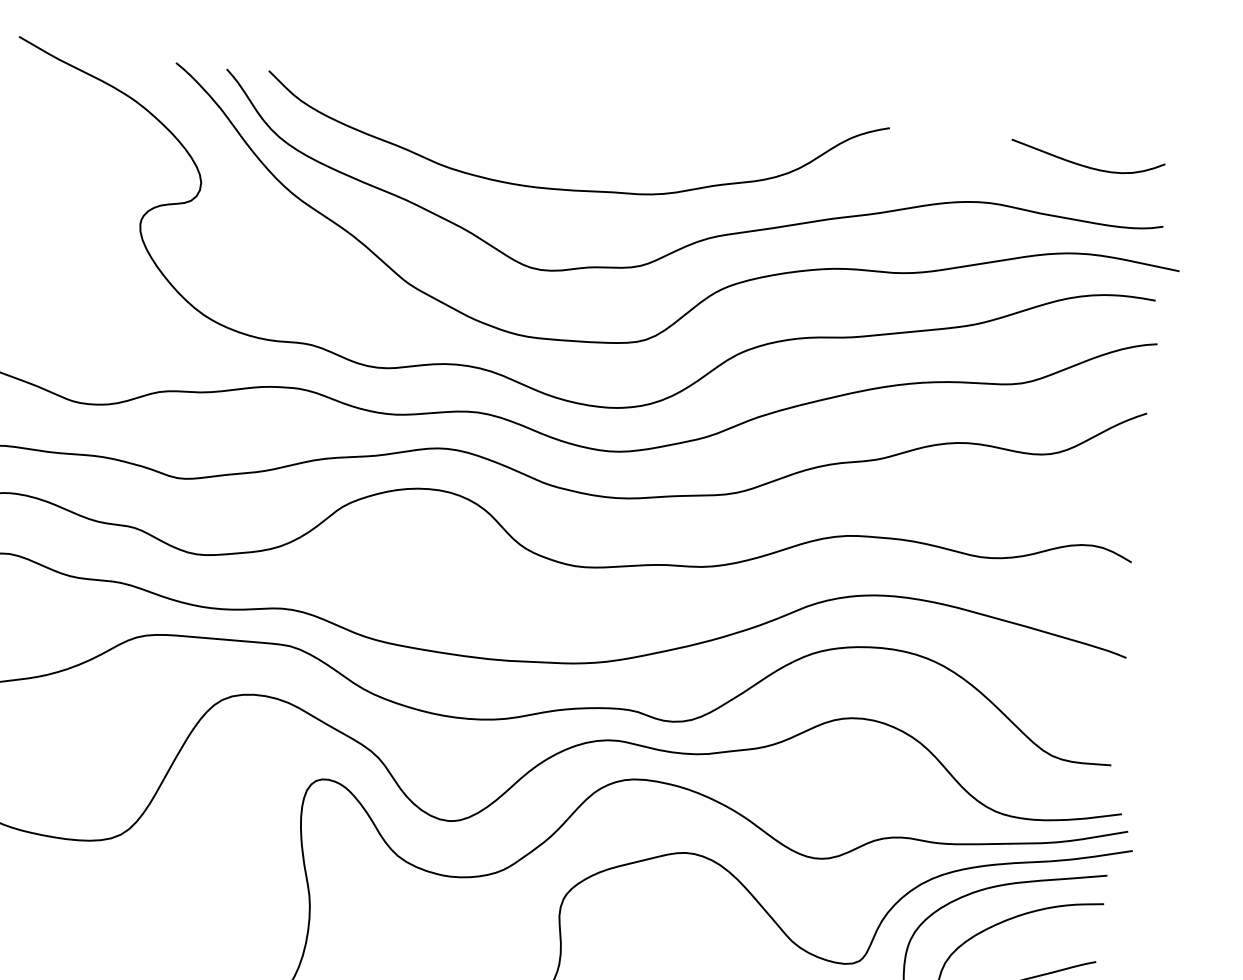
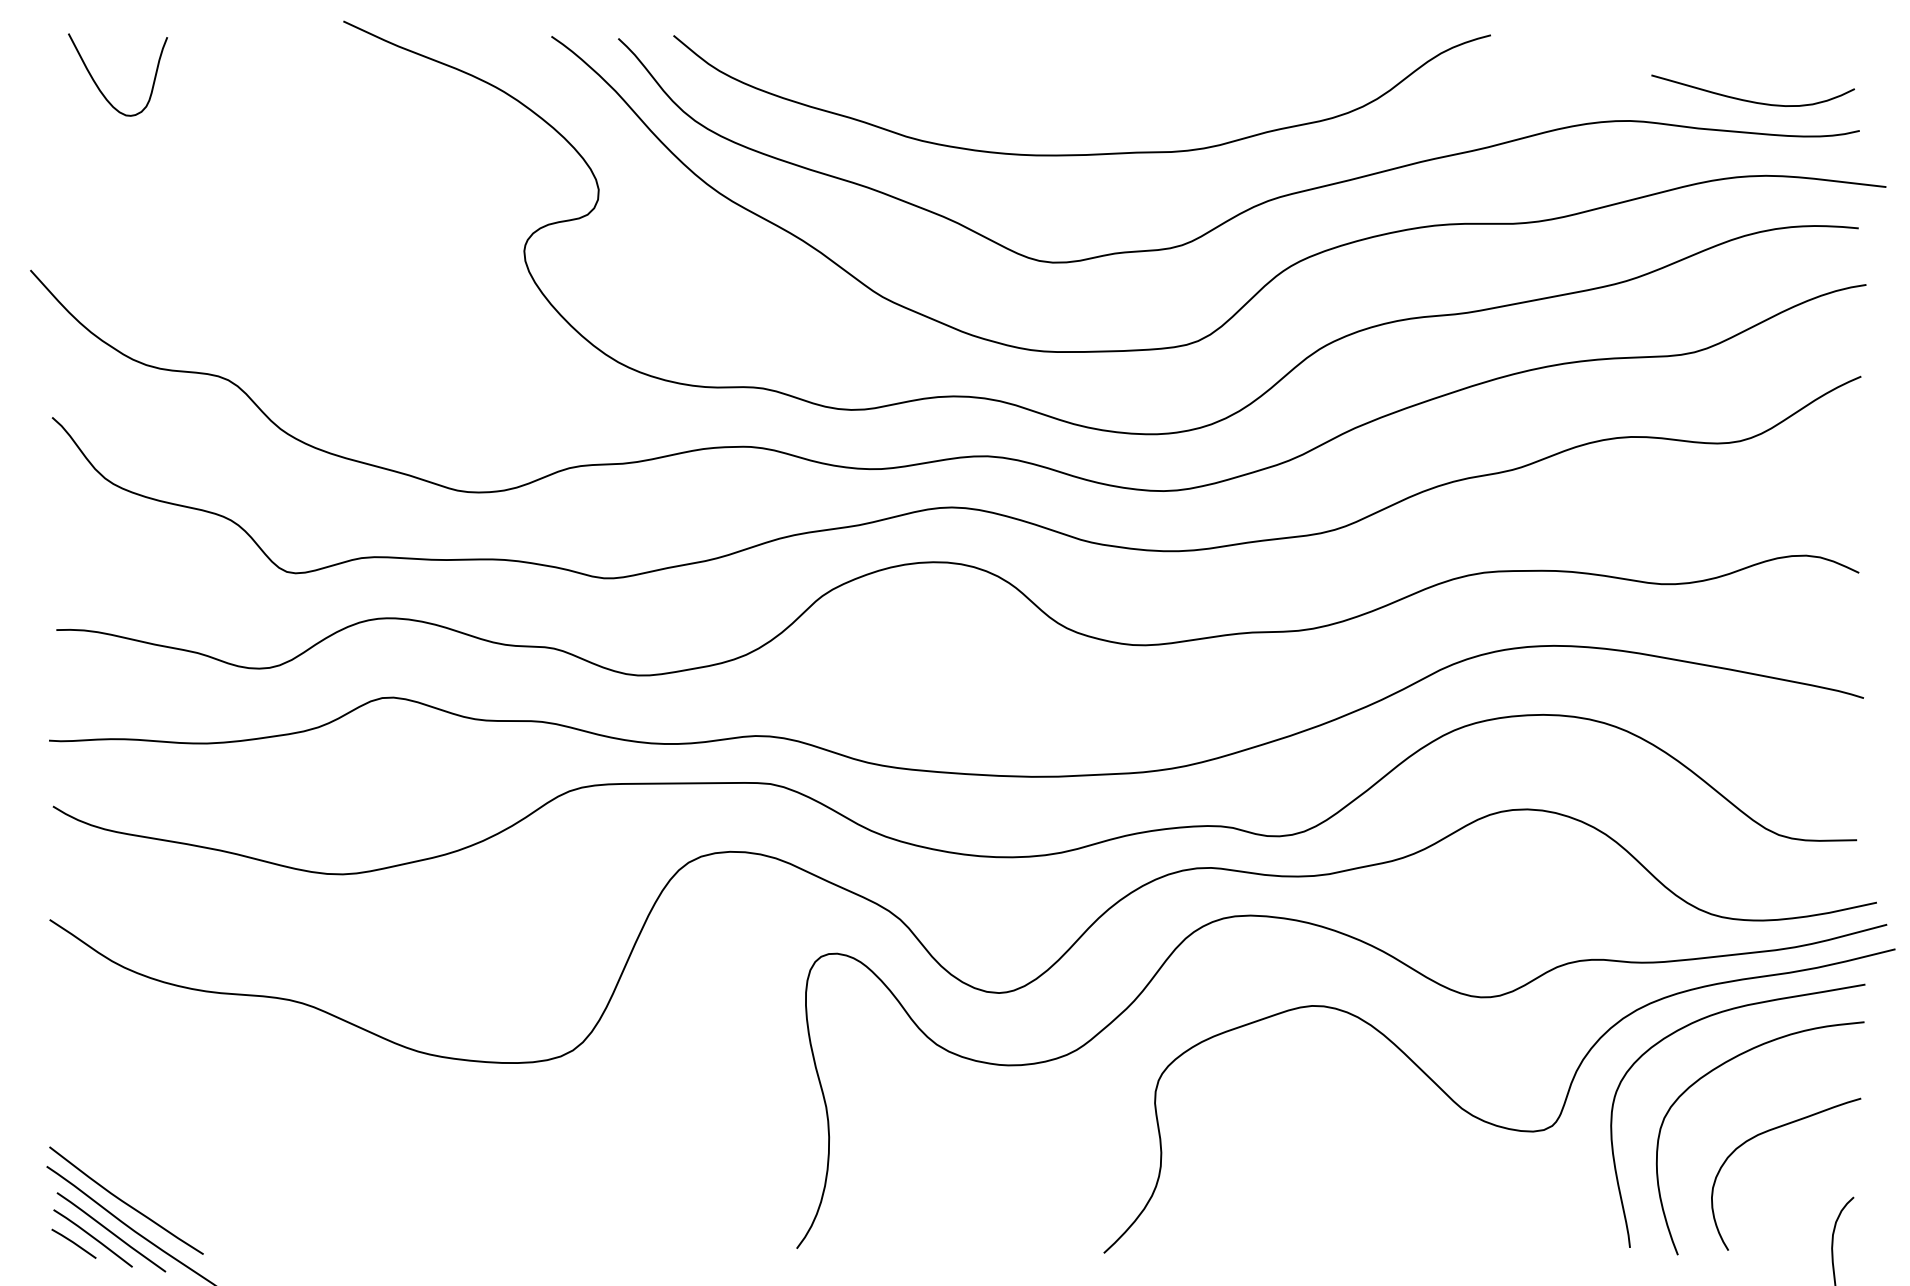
curve: (1085, 165) -> (1750, 100), moved

